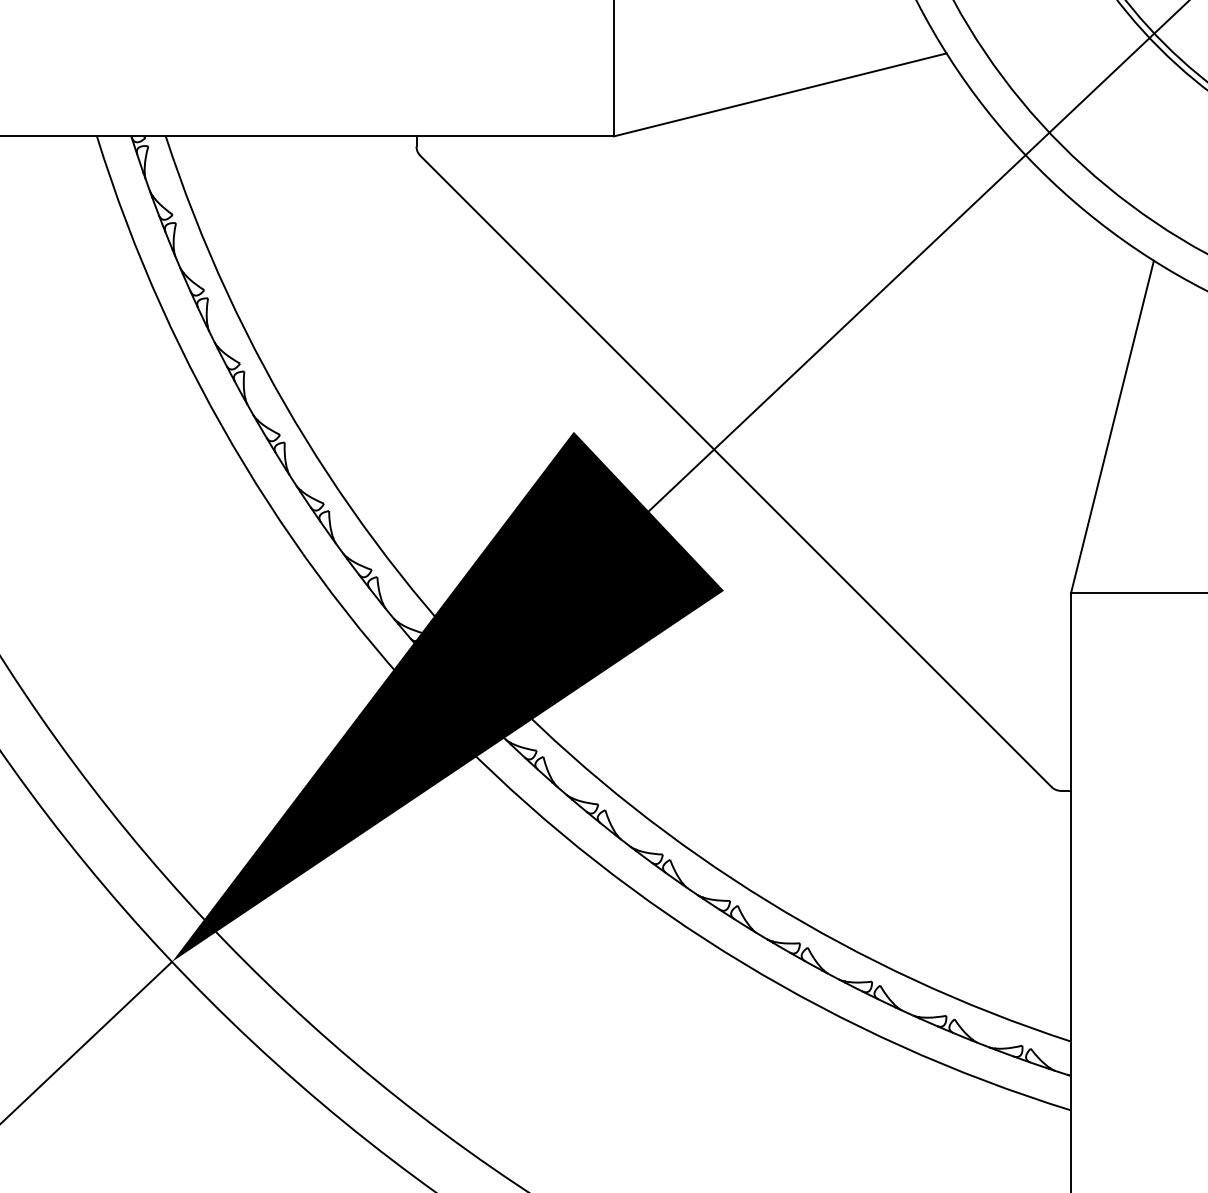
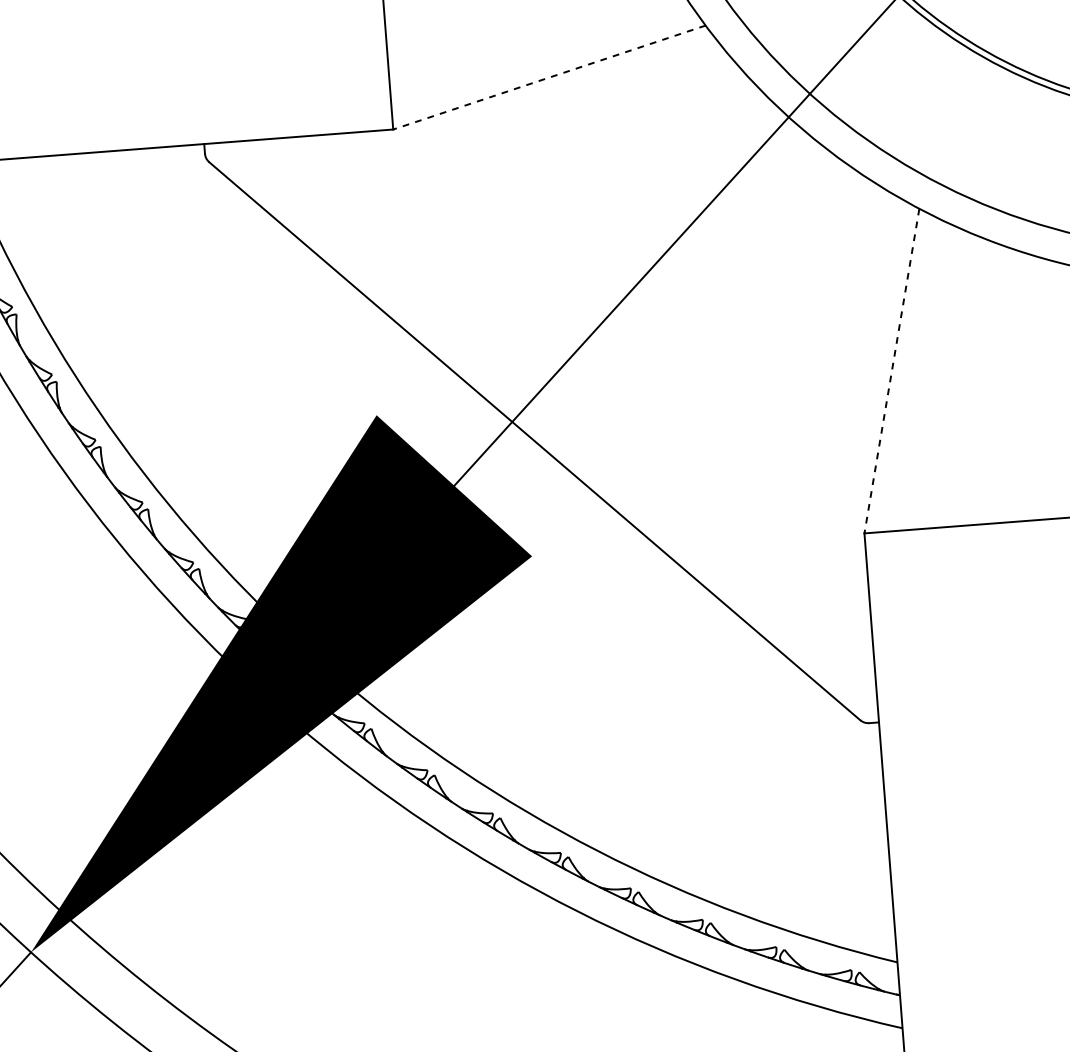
line: (779, 95) -> (548, 78), solid -> dashed
line: (1112, 427) -> (892, 371), solid -> dashed

